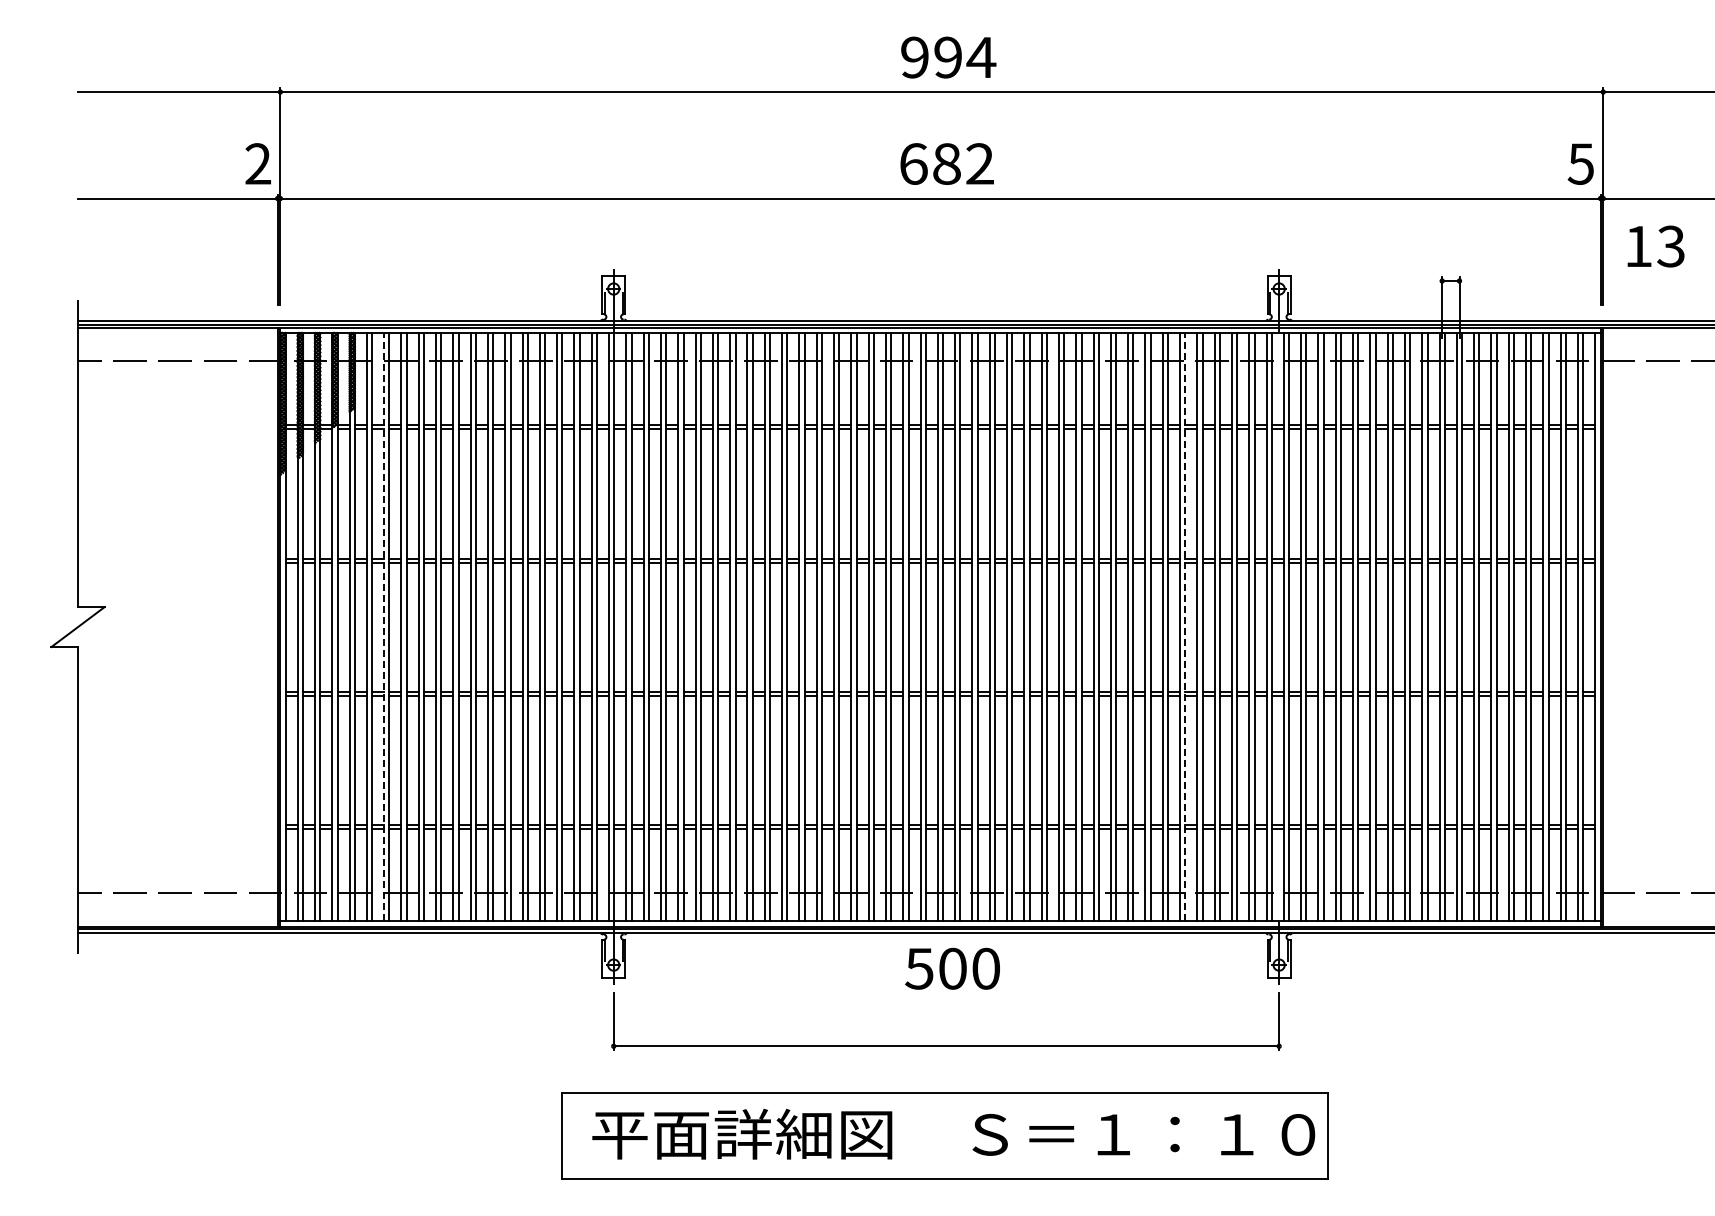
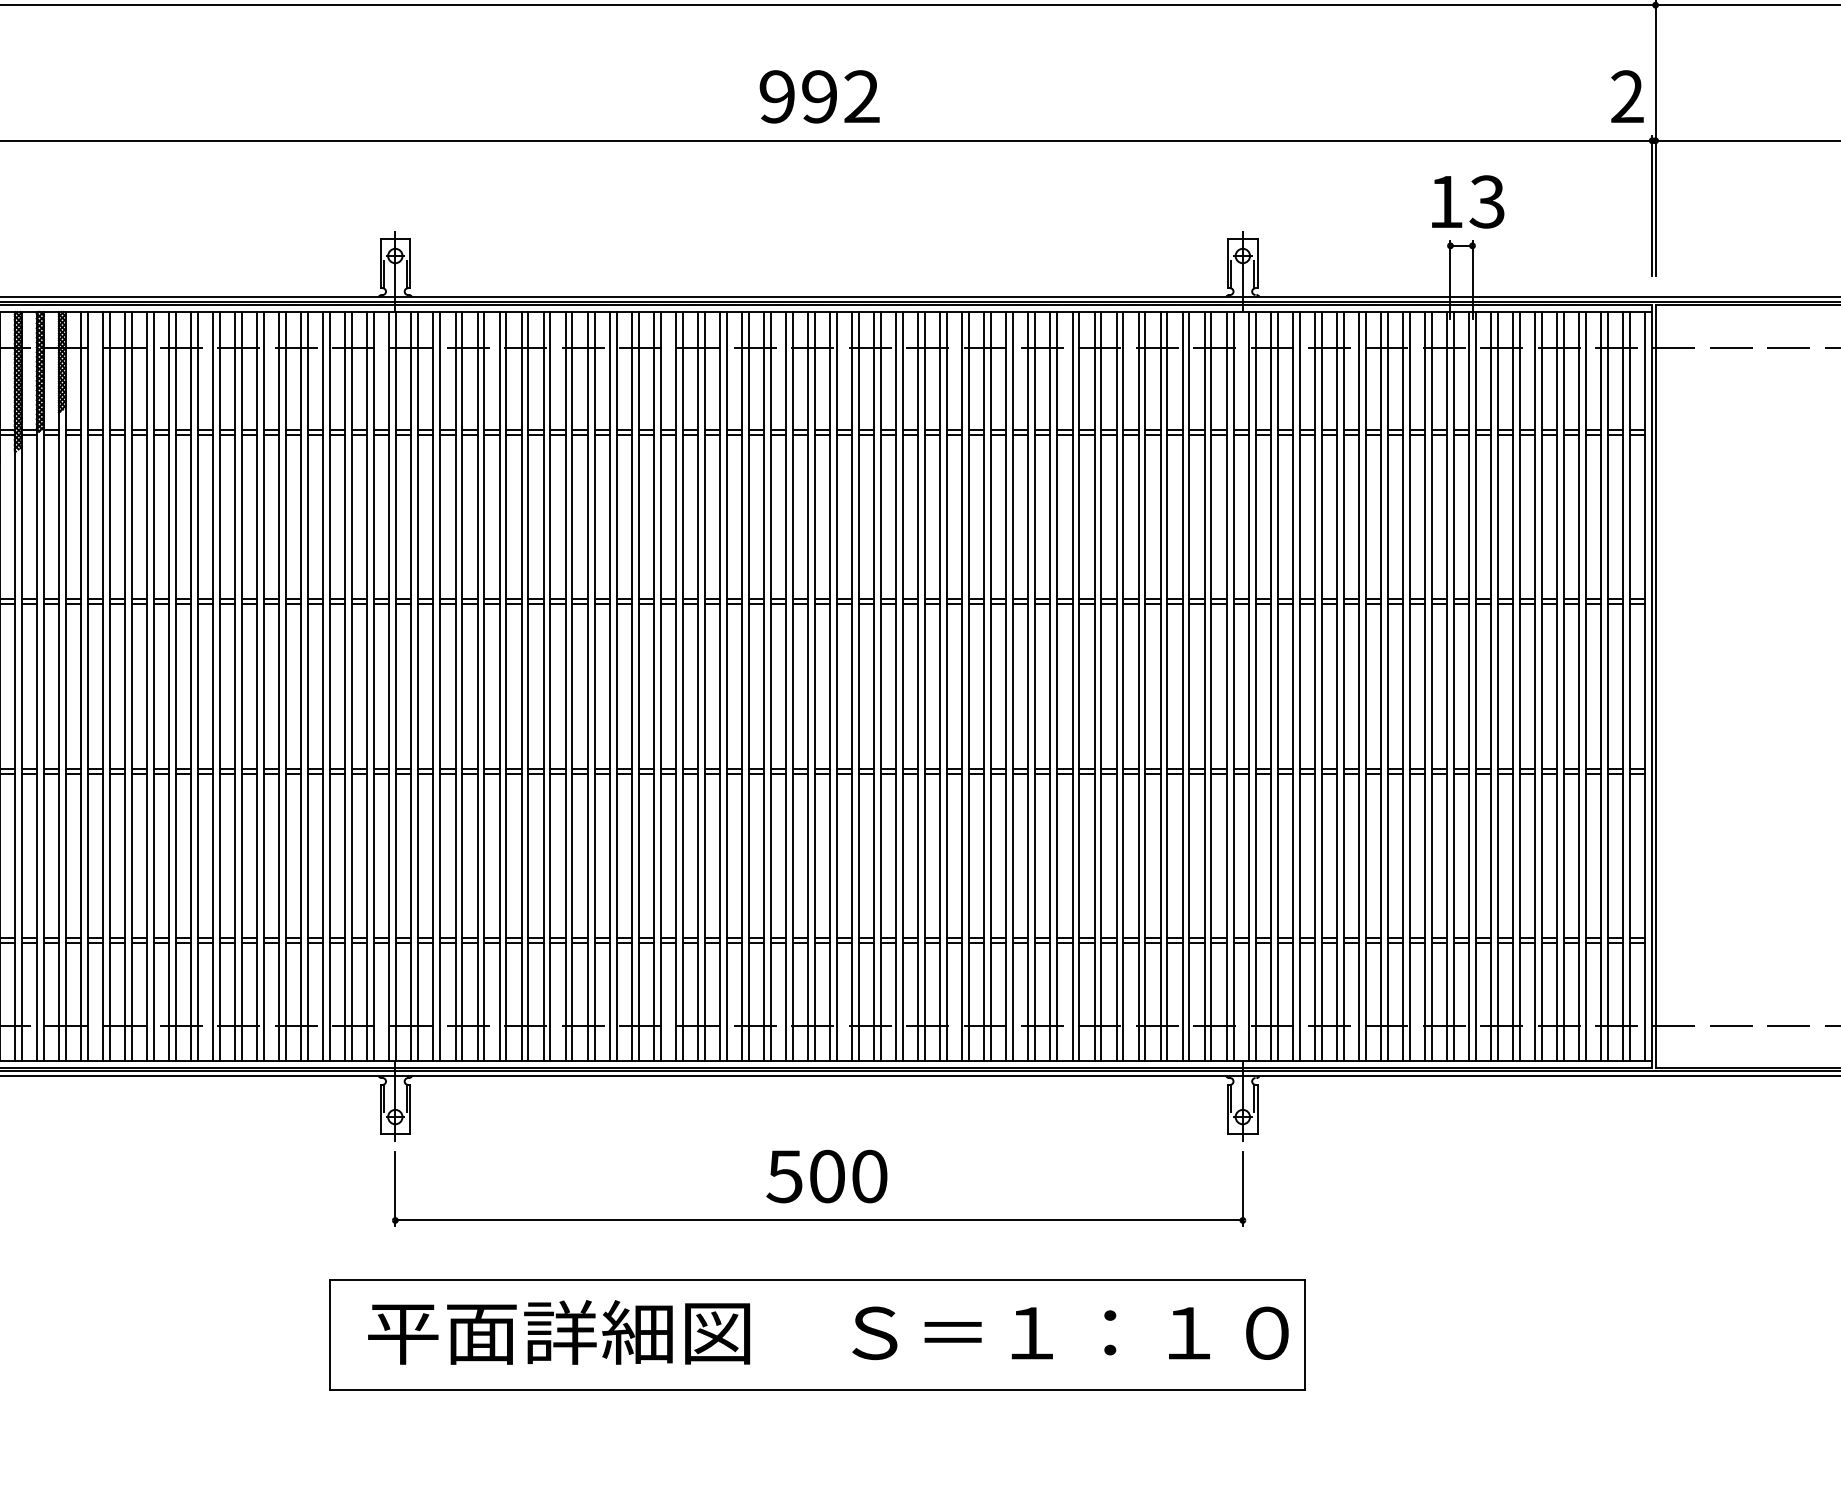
text: (929, 163) -> (797, 96), 682 -> 992
text: (1580, 163) -> (1626, 96), 5 -> 2
text: (1655, 246) -> (1467, 201), moved
line: (384, 626) -> (103, 685), dashed -> solid
line: (1185, 626) -> (1123, 685), dashed -> solid
text: (952, 968) -> (826, 1176), moved

